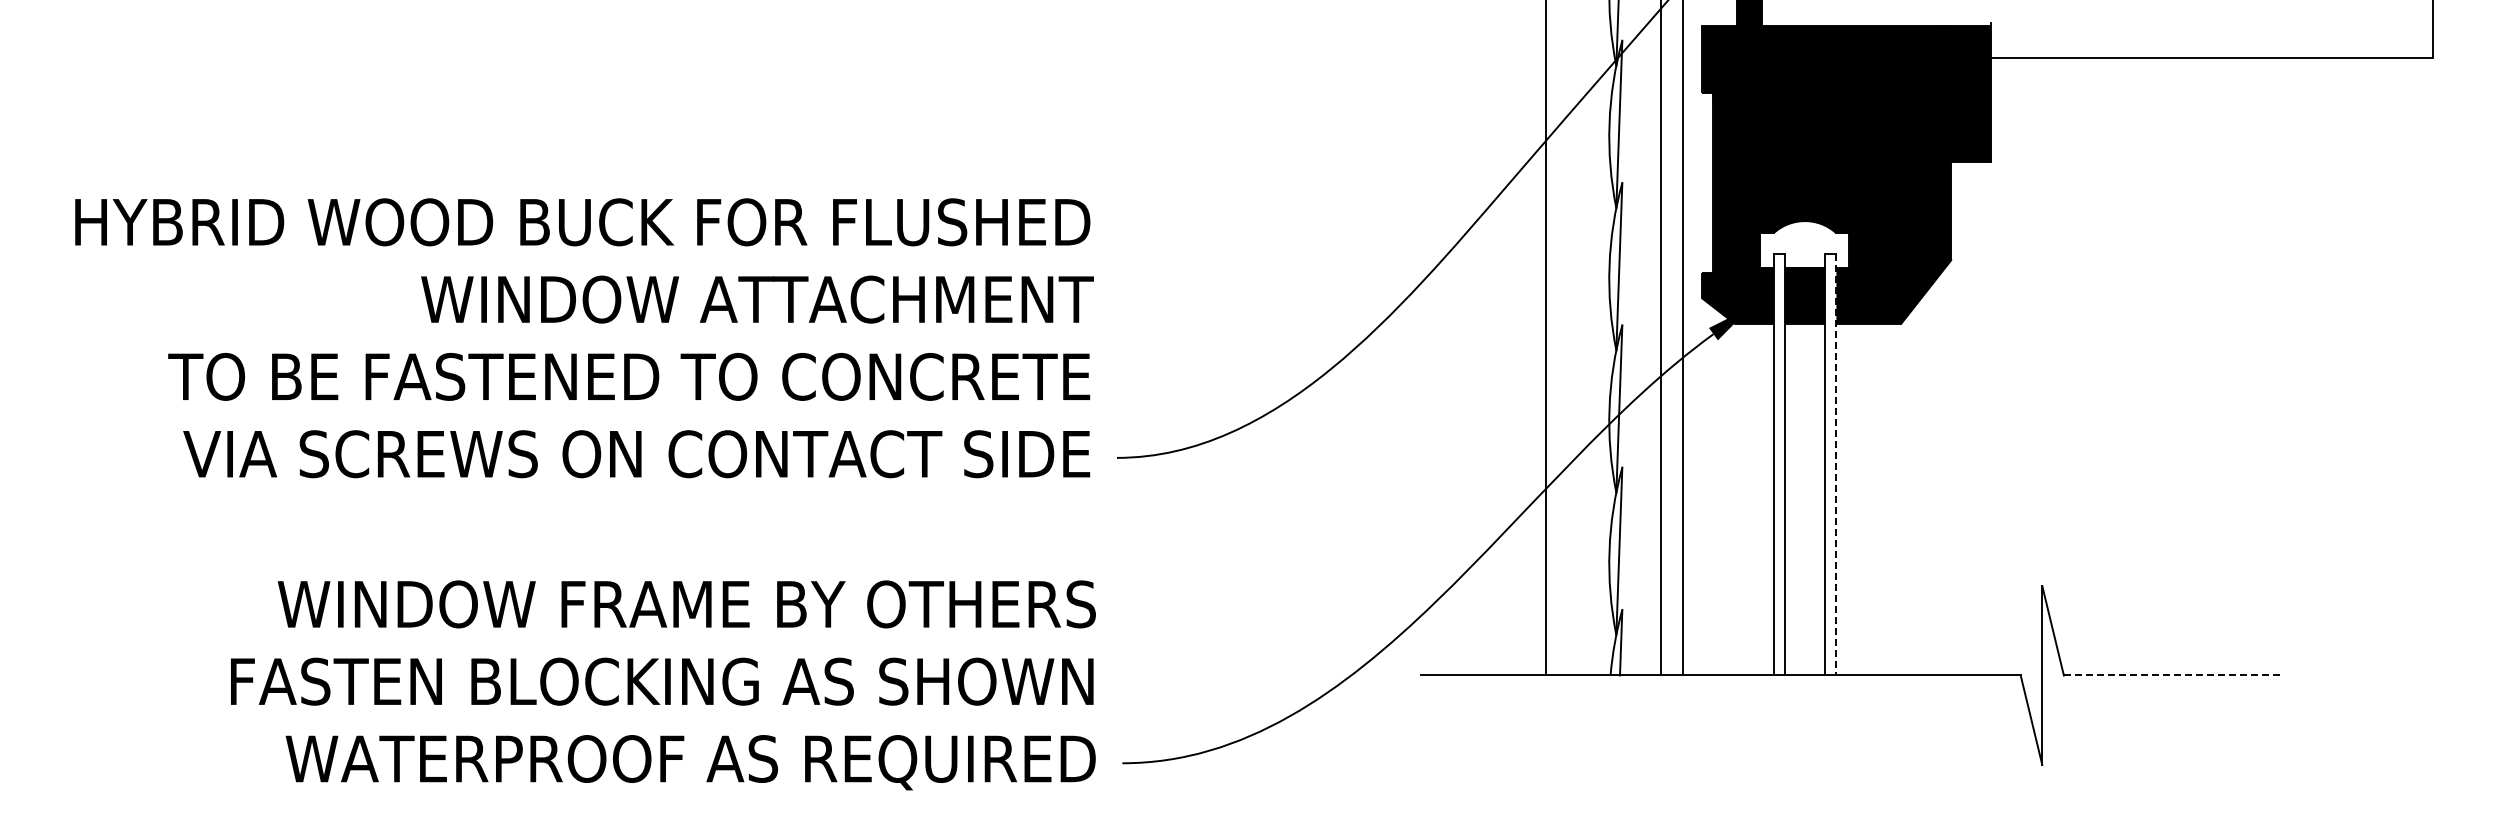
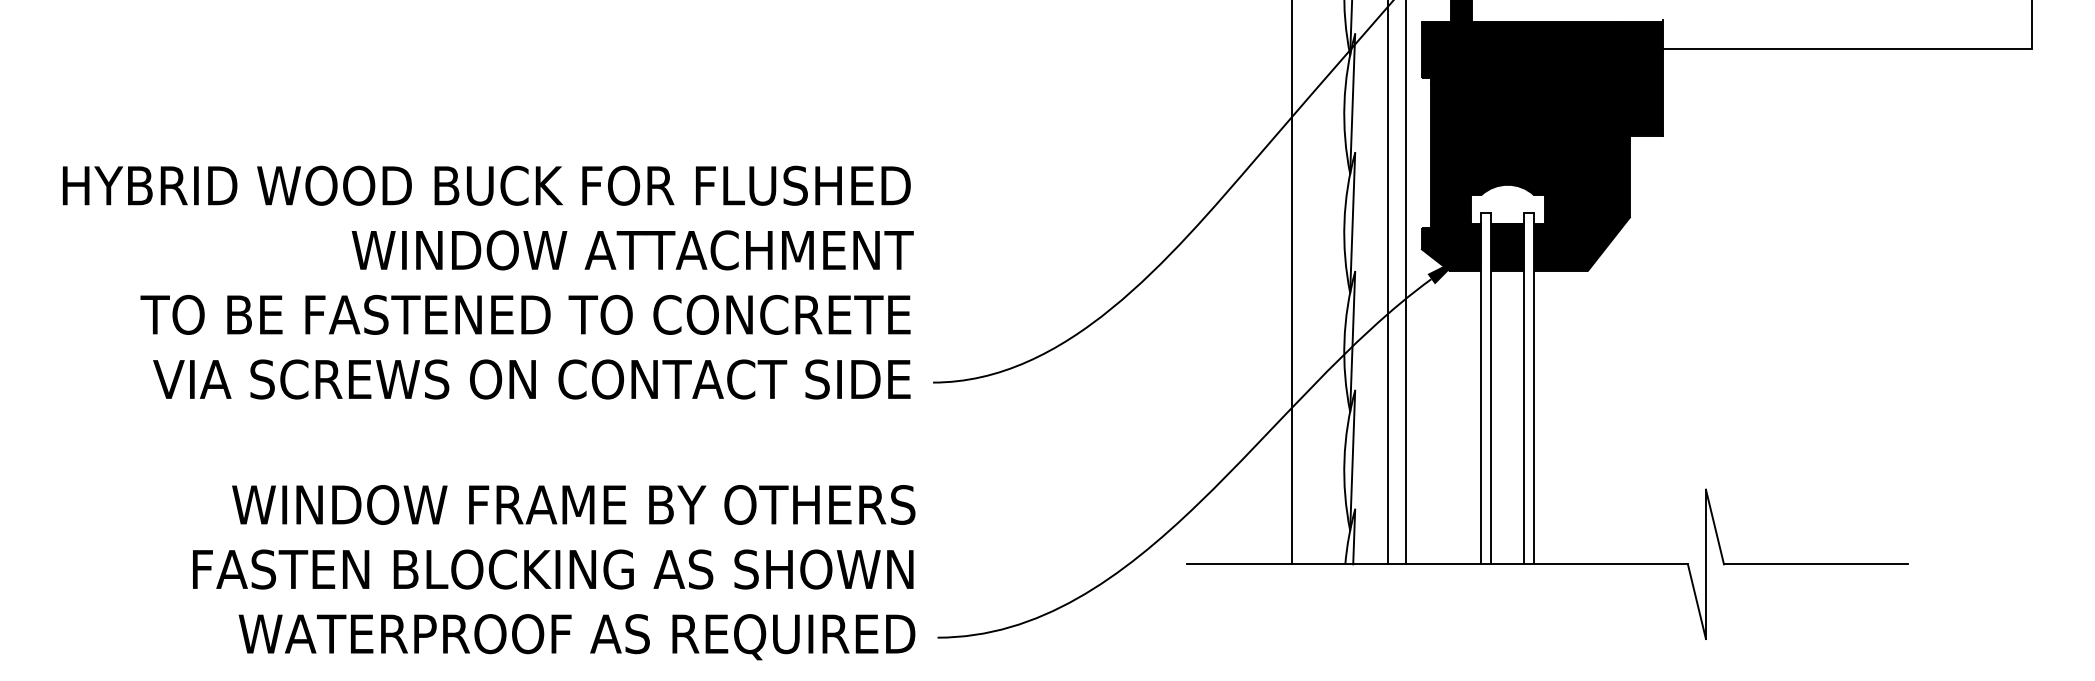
line: (1836, 464) -> (1534, 388), dashed -> solid
line: (2174, 675) -> (1816, 564), dashed -> solid

